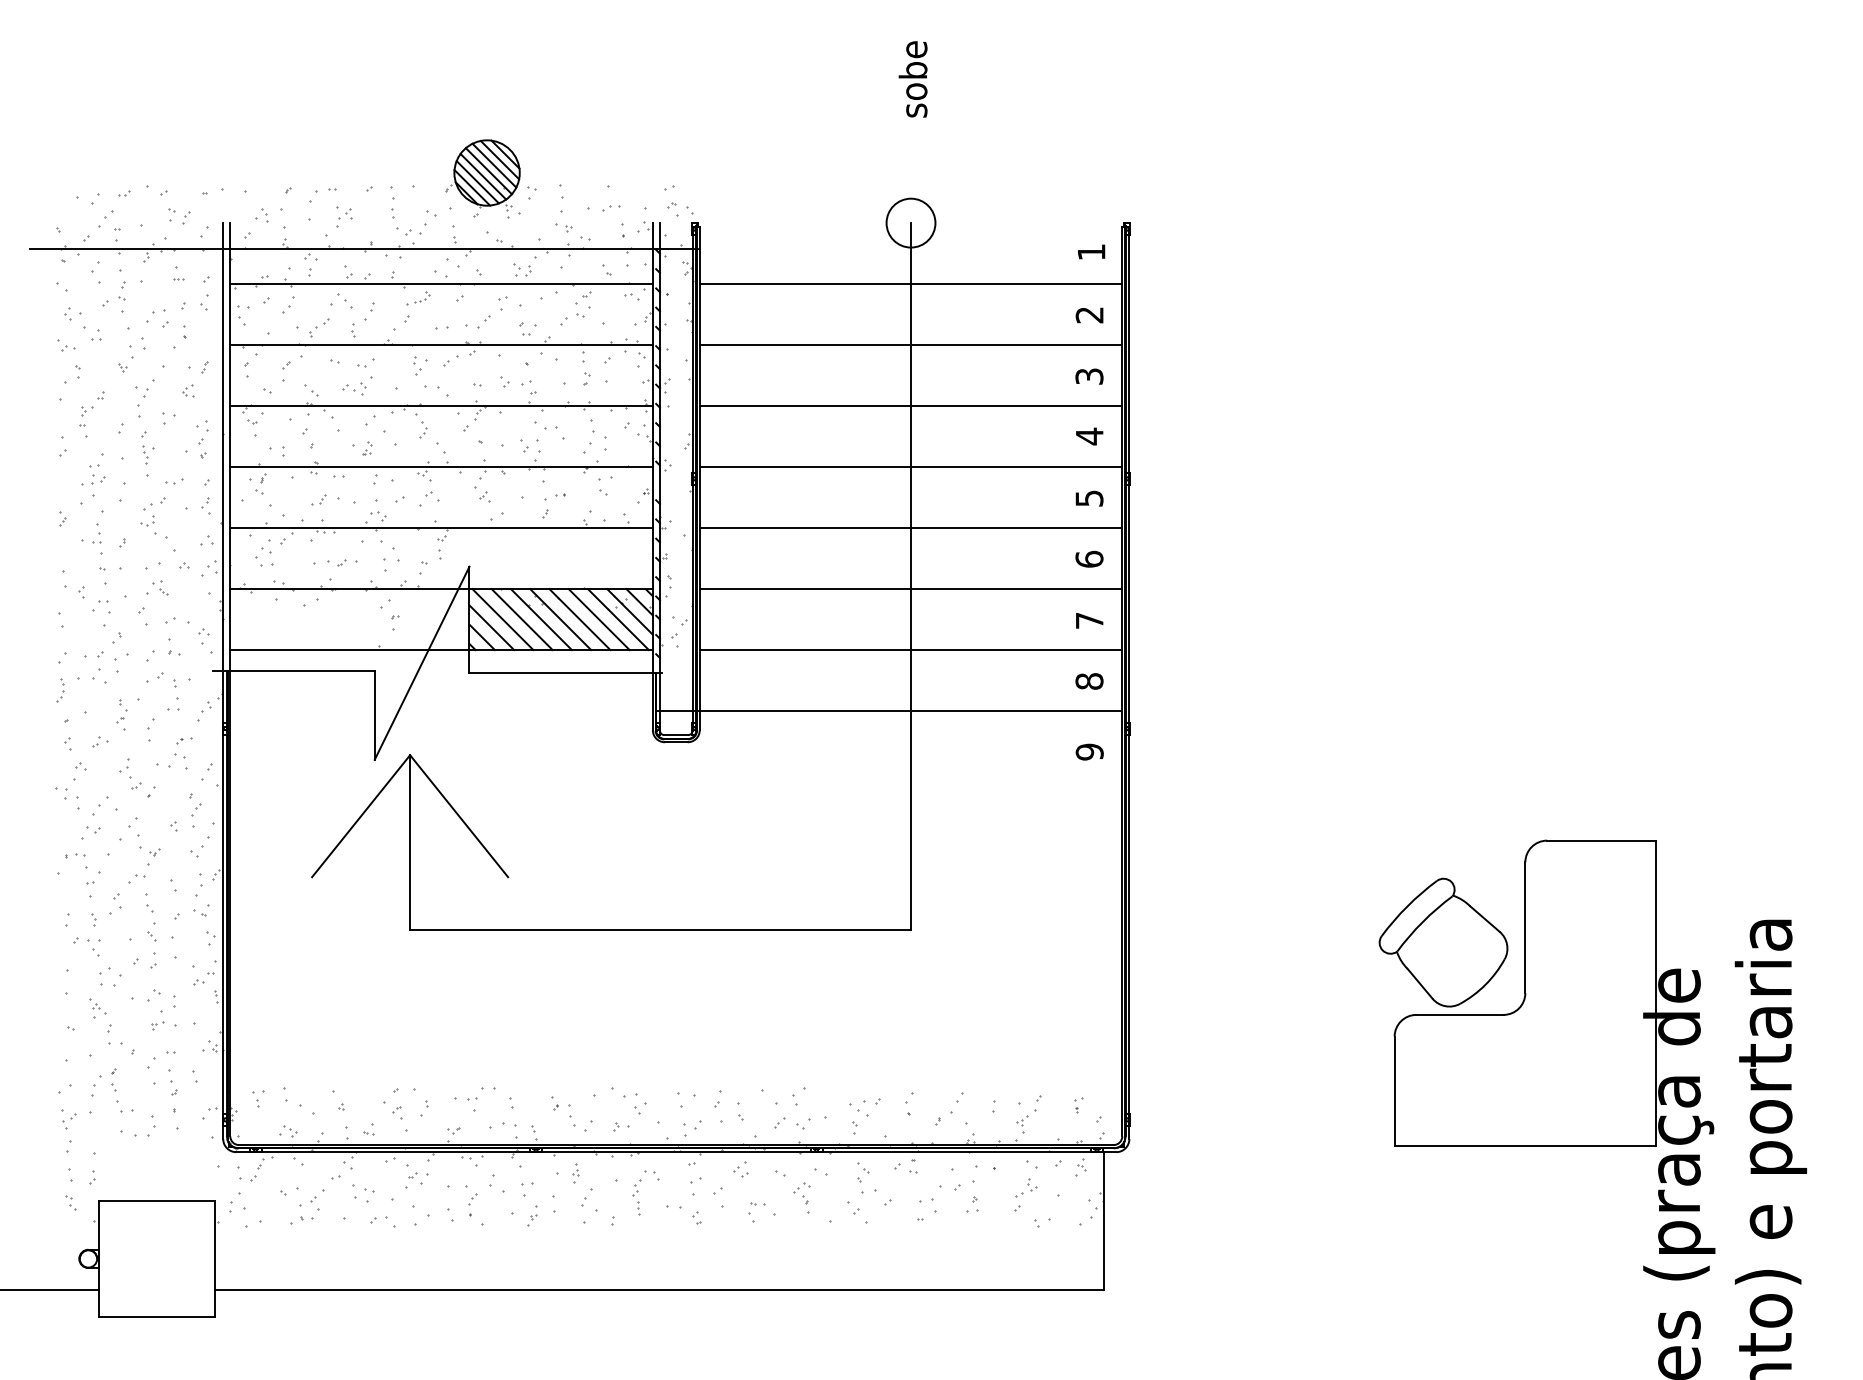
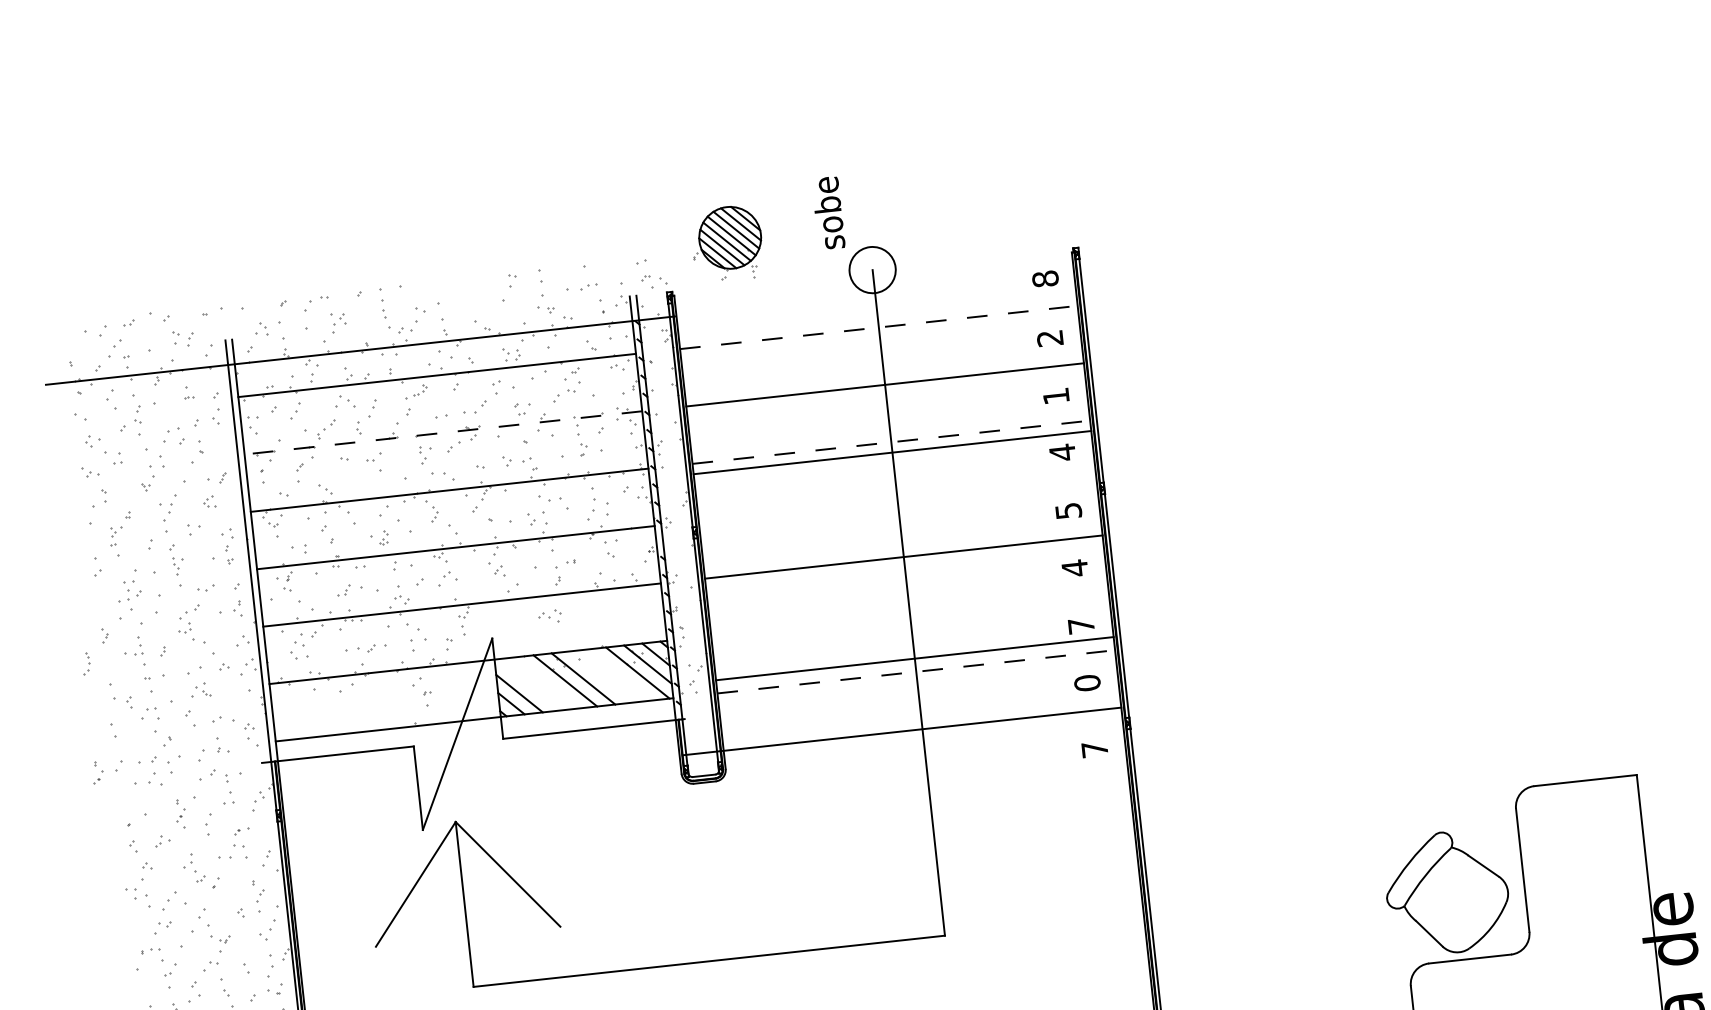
text: (912, 79) -> (827, 213), moved
part: (482, 178) -> (726, 243), moved
text: (1091, 251) -> (1045, 278), 1 -> 8
line: (911, 284) -> (879, 327), solid -> dashed
line: (441, 345) -> (443, 433), solid -> dashed
text: (1089, 376) -> (1056, 396), 3 -> 1
part: (354, 388) -> (549, 615), moved
line: (911, 406) -> (891, 442), solid -> dashed
line: (910, 467) -> (892, 453), moved
text: (1089, 559) -> (1074, 568), 6 -> 4
line: (910, 589) -> (914, 659), moved
line: (502, 619) -> (528, 684), removed
line: (521, 619) -> (546, 682), removed
line: (579, 619) -> (601, 676), removed
line: (598, 619) -> (619, 675), removed
line: (911, 650) -> (916, 672), solid -> dashed
part: (39, 662) -> (97, 772), added
text: (1089, 681) -> (1087, 683), 8 -> 0
part: (60, 690) -> (86, 663), moved
text: (1089, 751) -> (1094, 749), 9 -> 7

